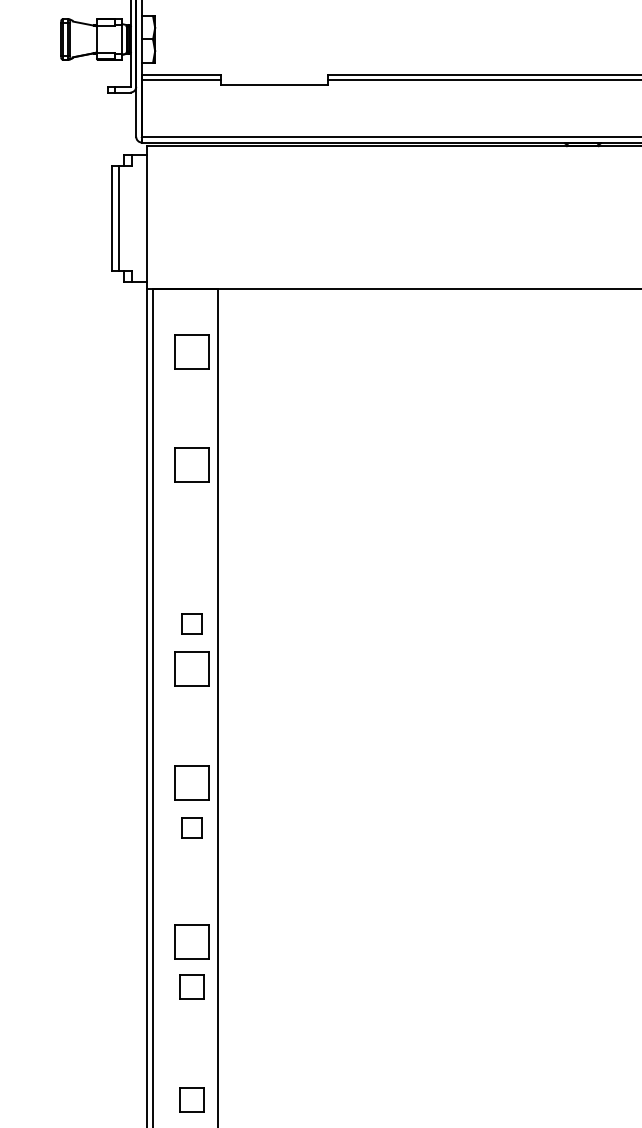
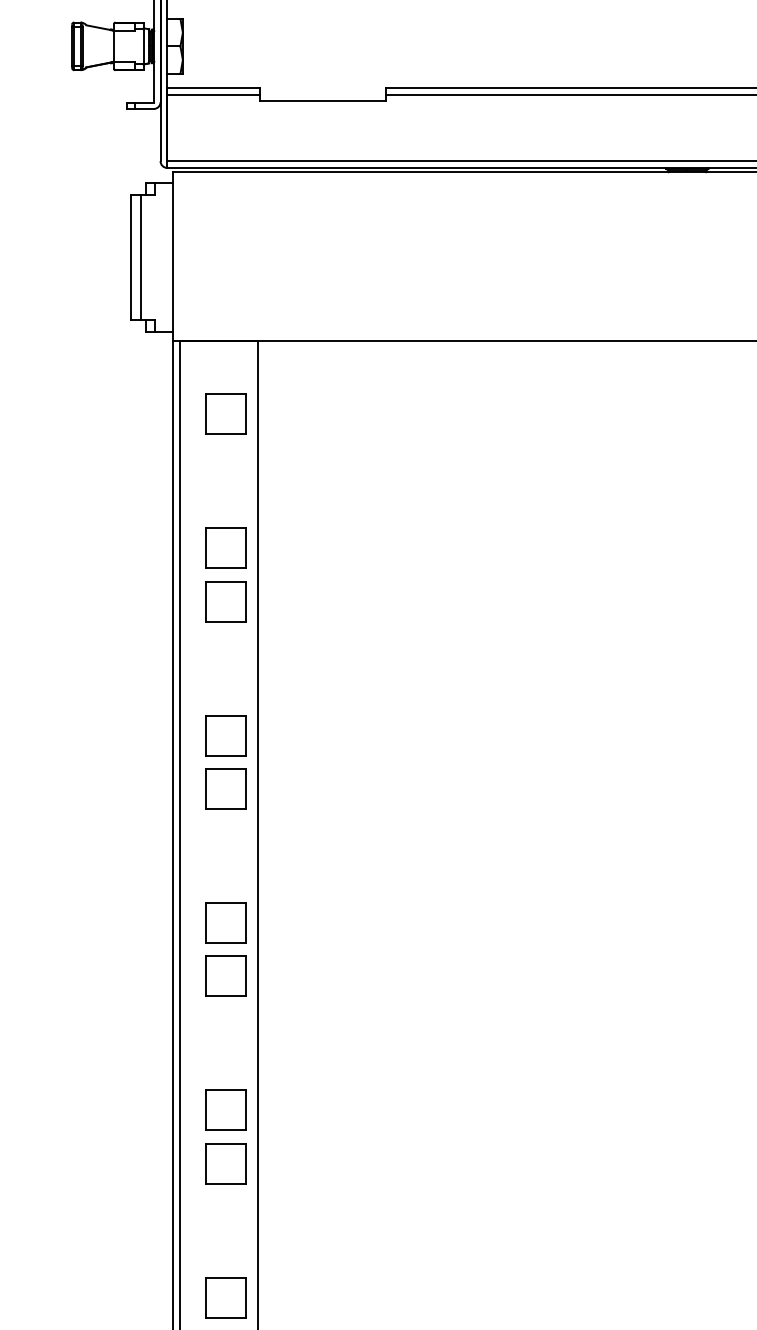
part: (191, 509) -> (225, 600), added
part: (191, 623) -> (225, 735), size x1.67
part: (191, 827) -> (225, 975), size x1.67
part: (191, 986) -> (225, 1163), size x1.43
part: (191, 1099) -> (225, 1296), size x1.43

